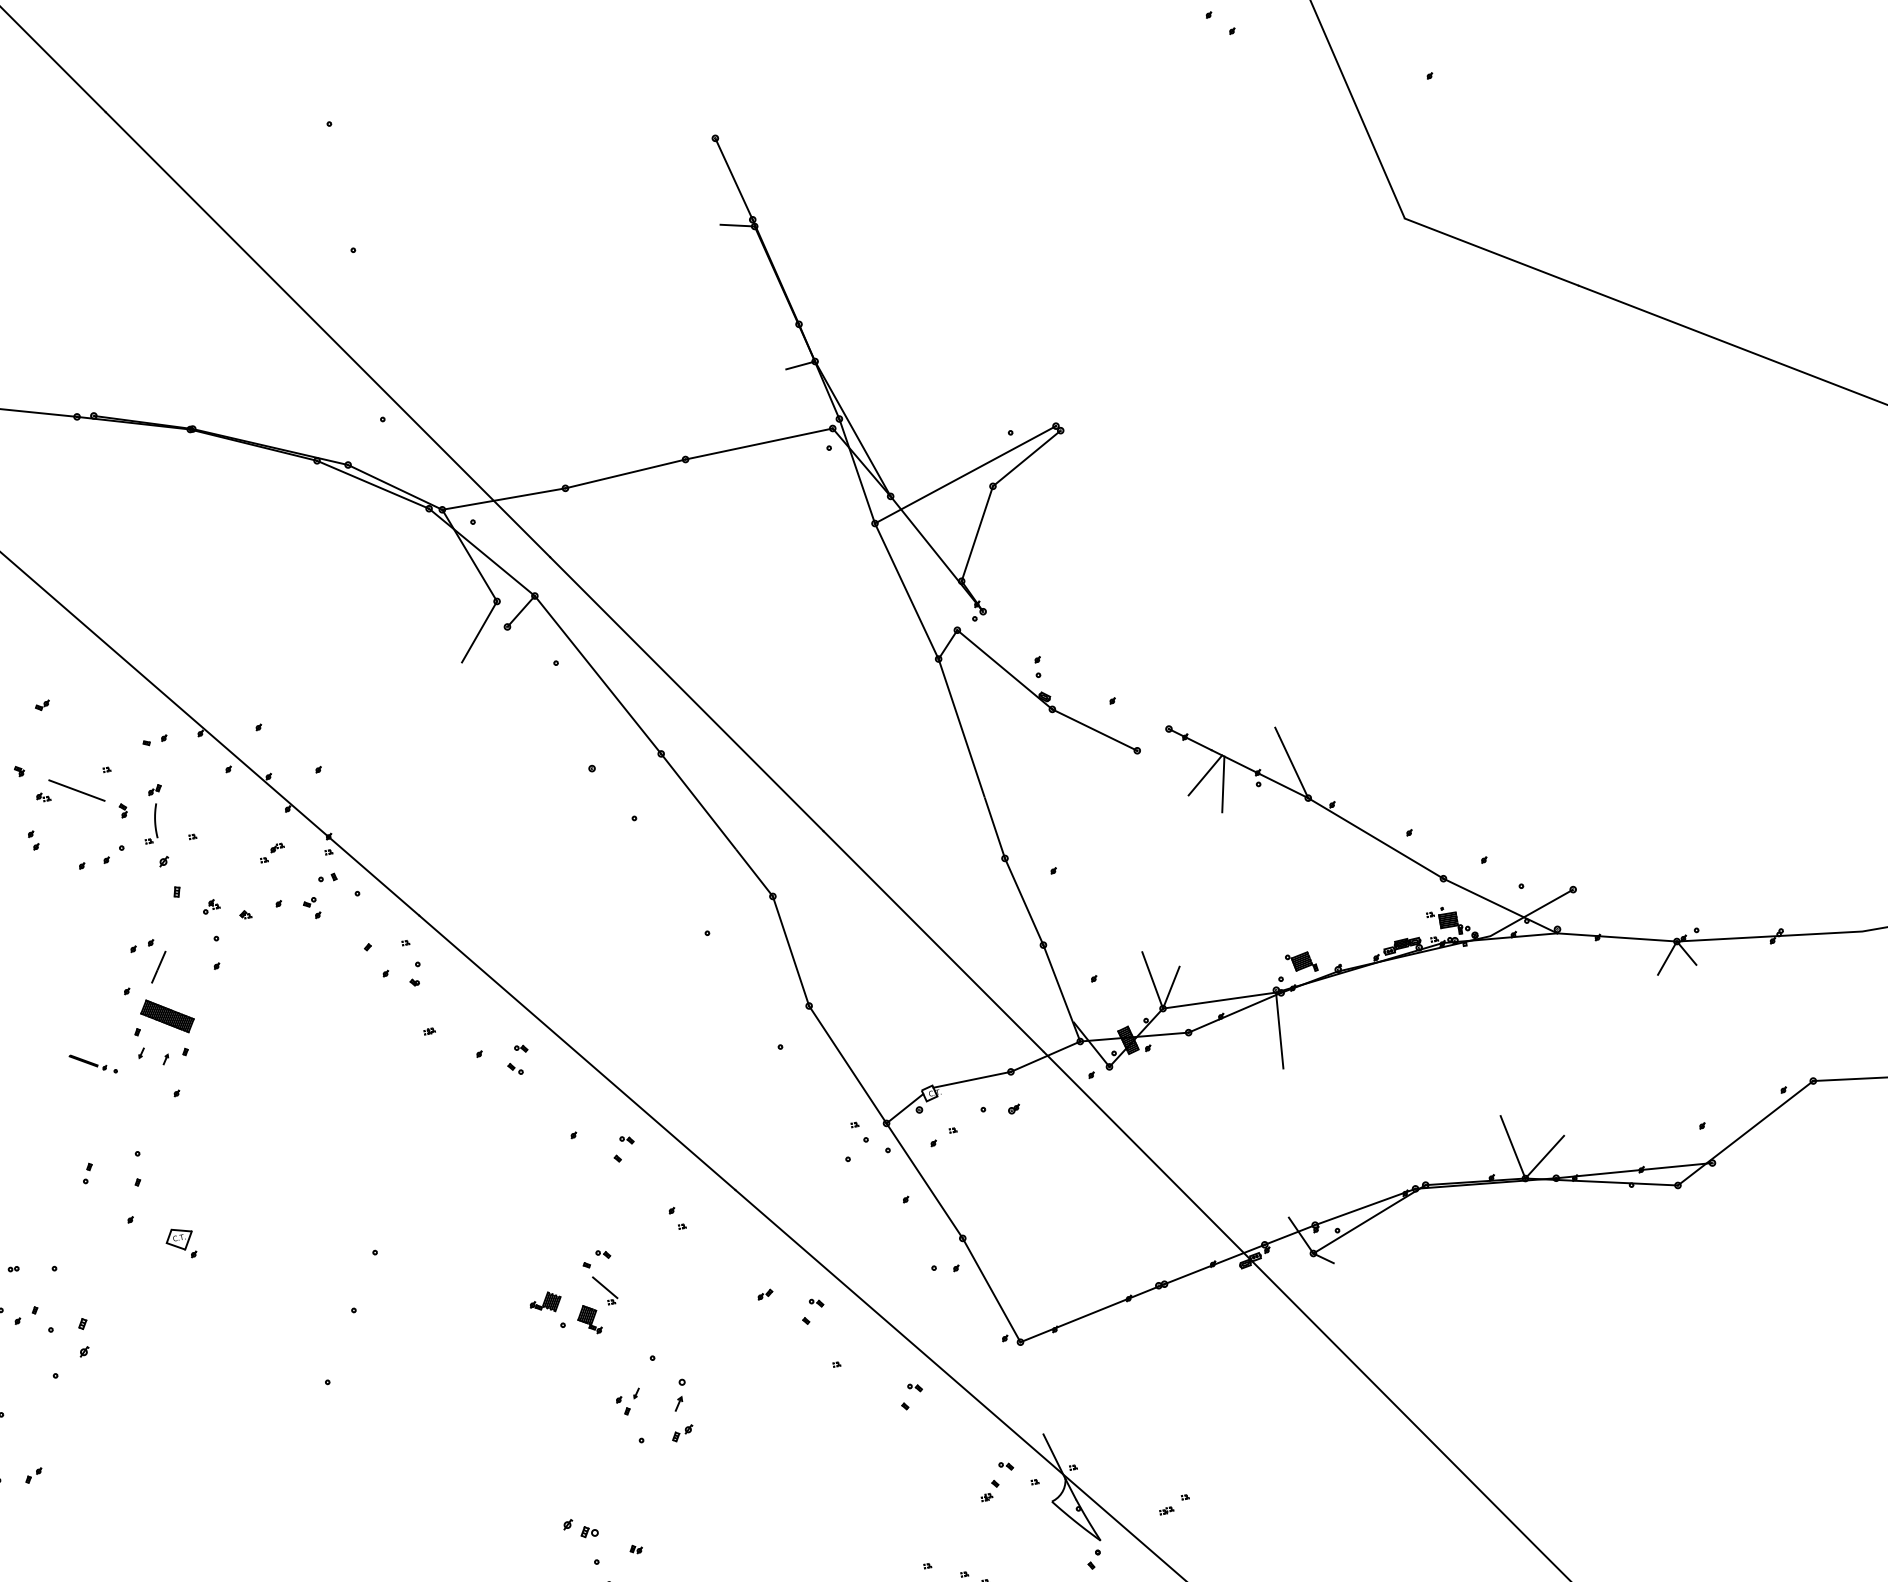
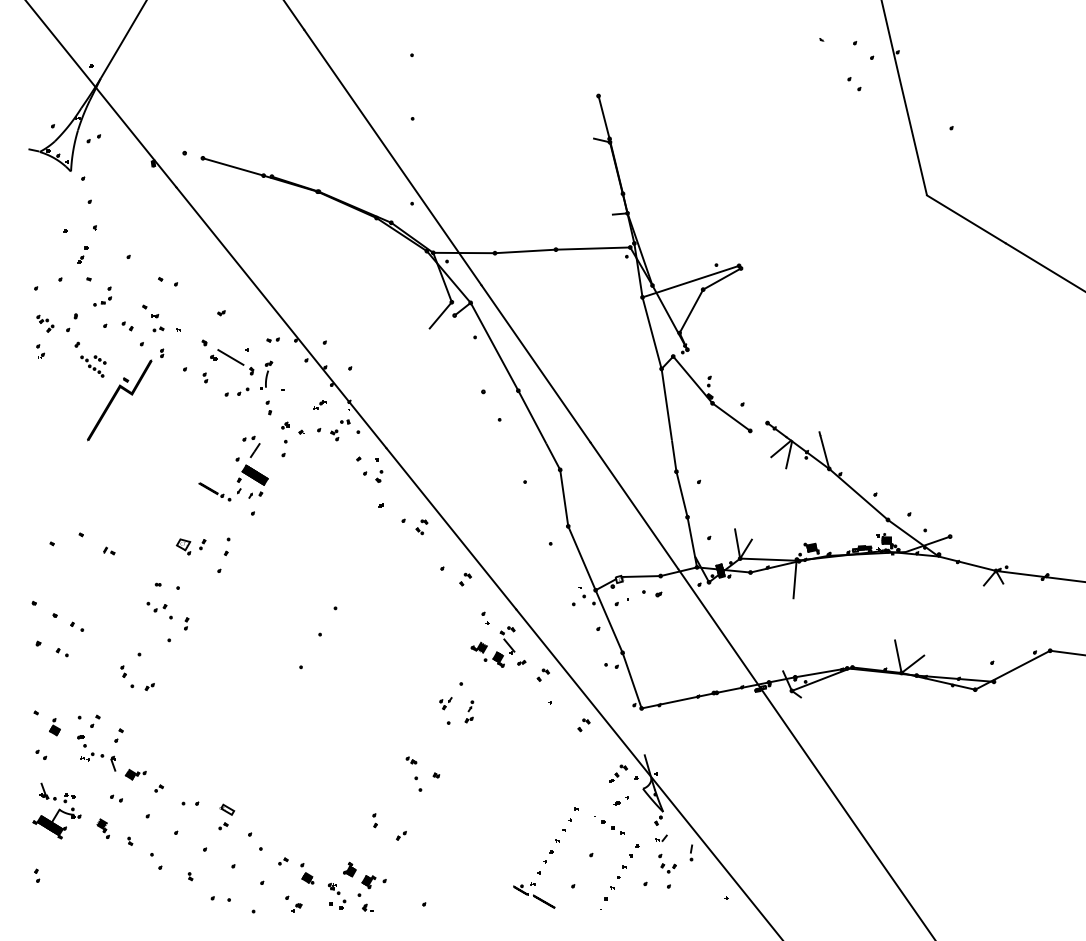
part: (169, 876) -> (268, 407), size x0.62
part: (92, 1063) -> (214, 491), size x1.43
part: (180, 1242) -> (183, 546), moved
part: (571, 1295) -> (492, 646), moved
part: (83, 1336) -> (186, 623), size x0.62
part: (678, 1409) -> (469, 711), size x0.71
part: (1172, 1504) -> (620, 800), moved
part: (580, 1528) -> (411, 760), size x0.62

